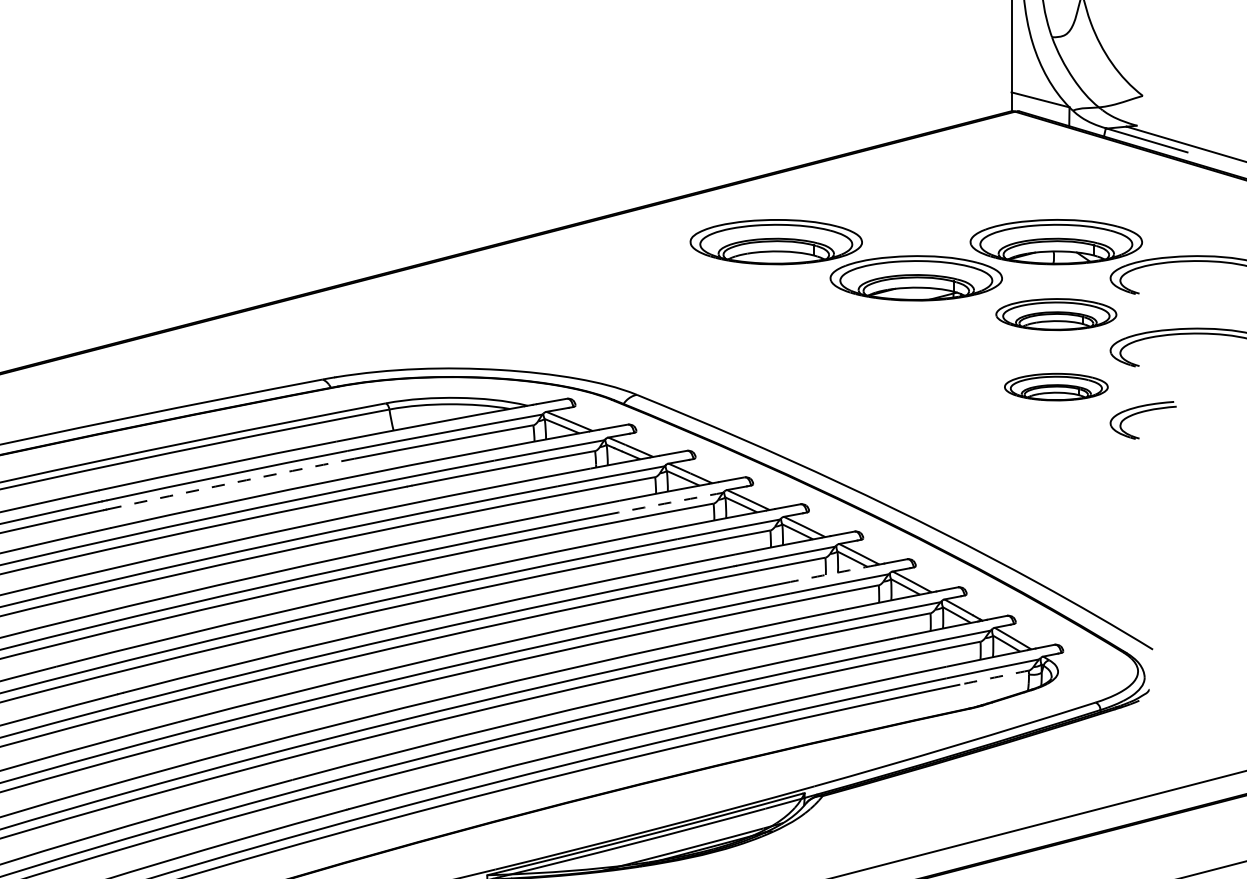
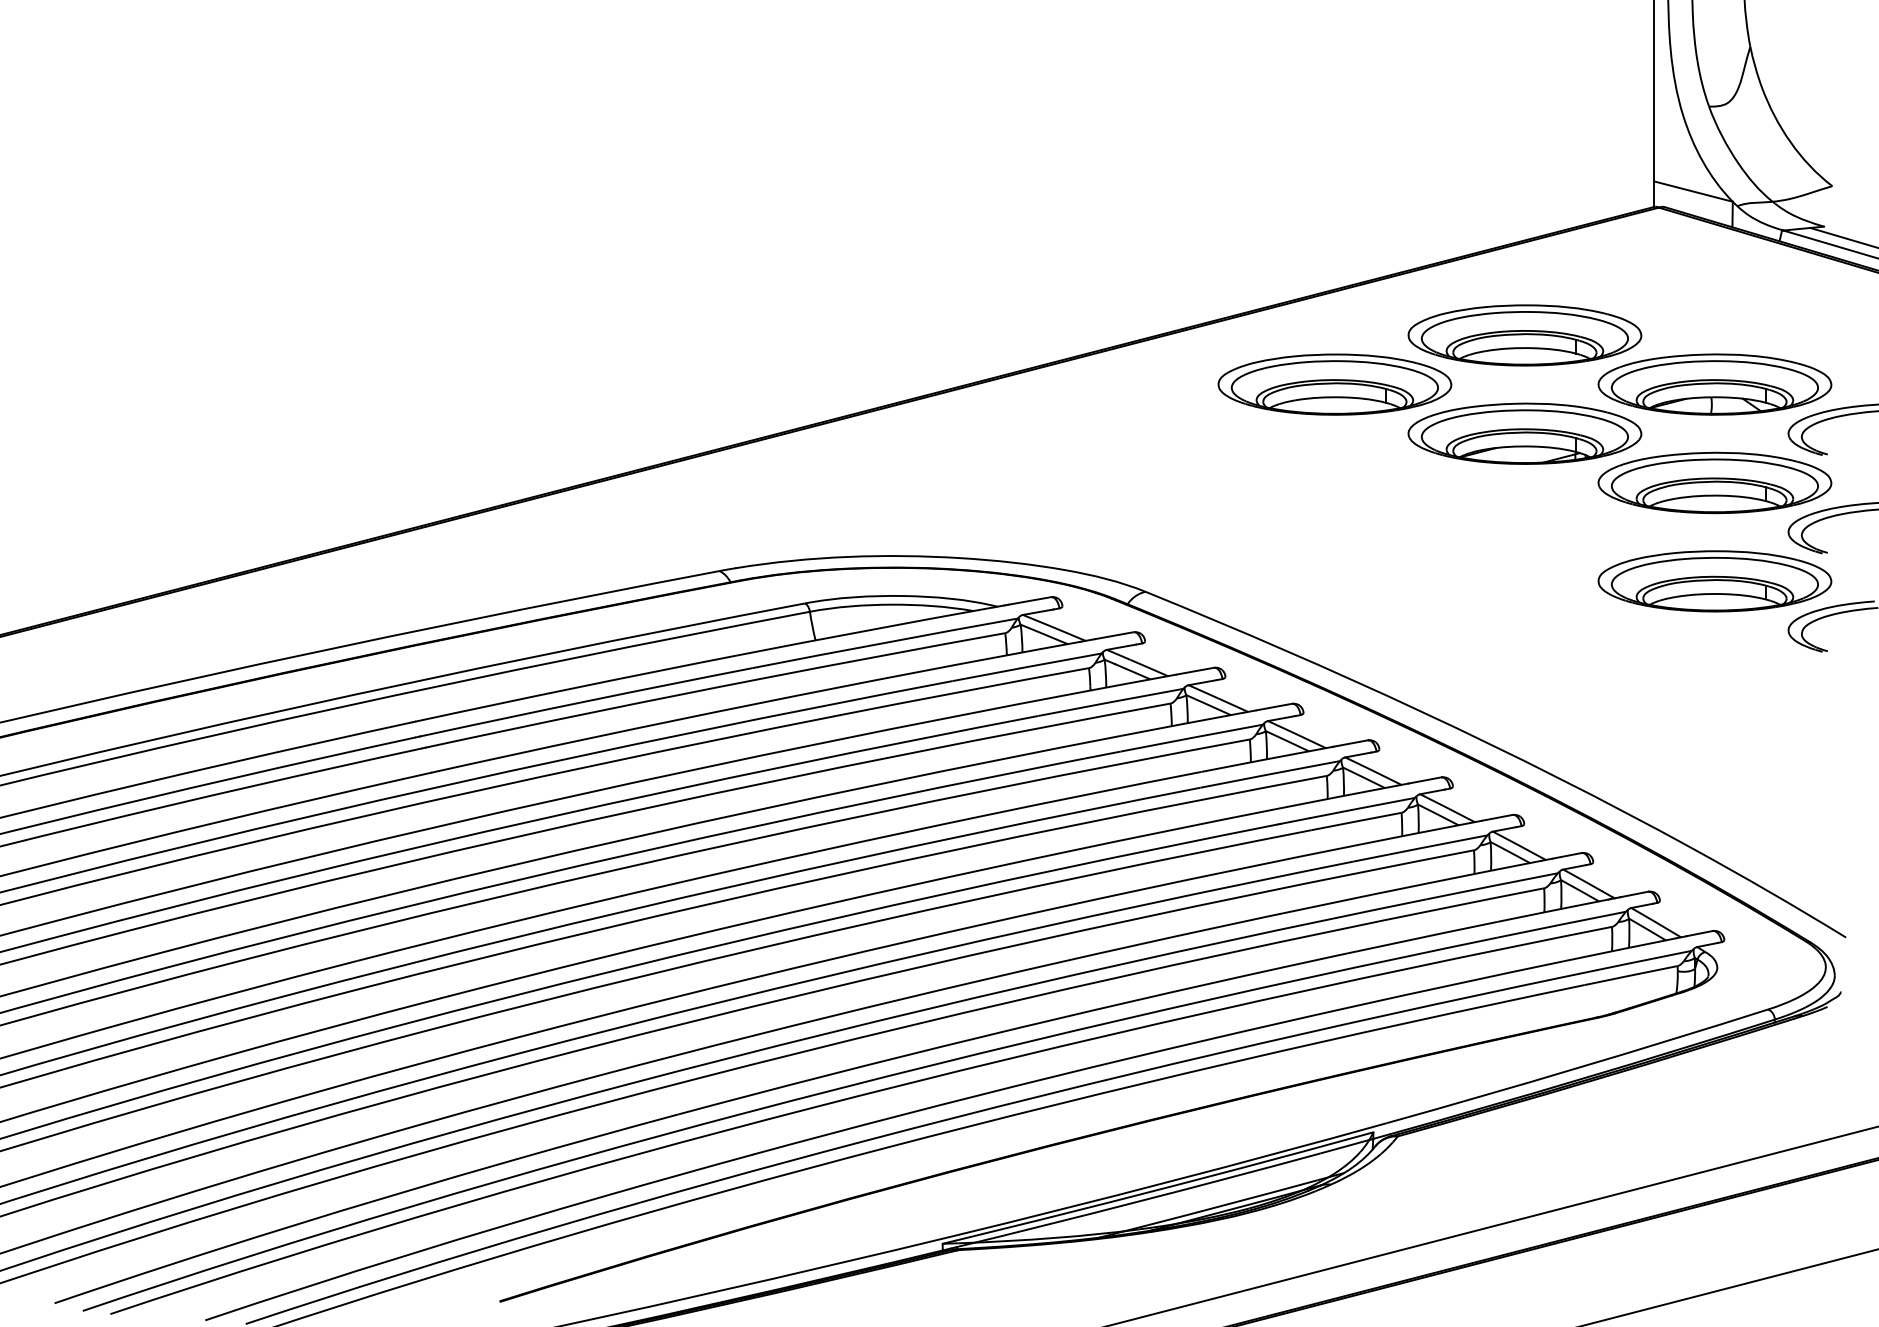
part: (916, 205) -> (1524, 335), added
part: (1056, 314) -> (1714, 482), size x1.43
part: (1056, 387) -> (1714, 581), size x1.67
arc: (231, 483) -> (595, 711), dashed -> solid
arc: (670, 502) -> (1191, 738), dashed -> solid
arc: (833, 573) -> (1412, 834), dashed -> solid
arc: (994, 677) -> (1631, 975), dashed -> solid

